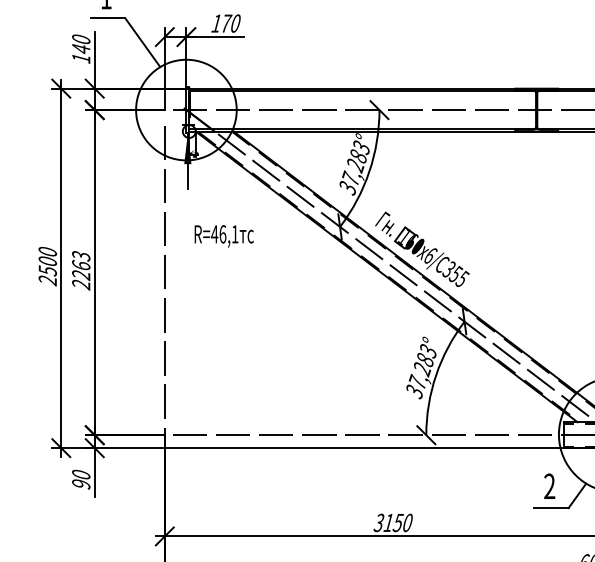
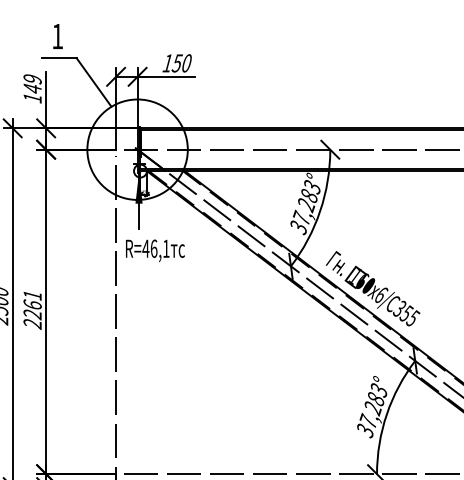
text: (226, 23) -> (177, 63), 170 -> 150
text: (81, 39) -> (32, 79), 140 -> 149
text: (223, 236) -> (154, 250), moved
text: (81, 256) -> (32, 295), 2263 -> 2261

